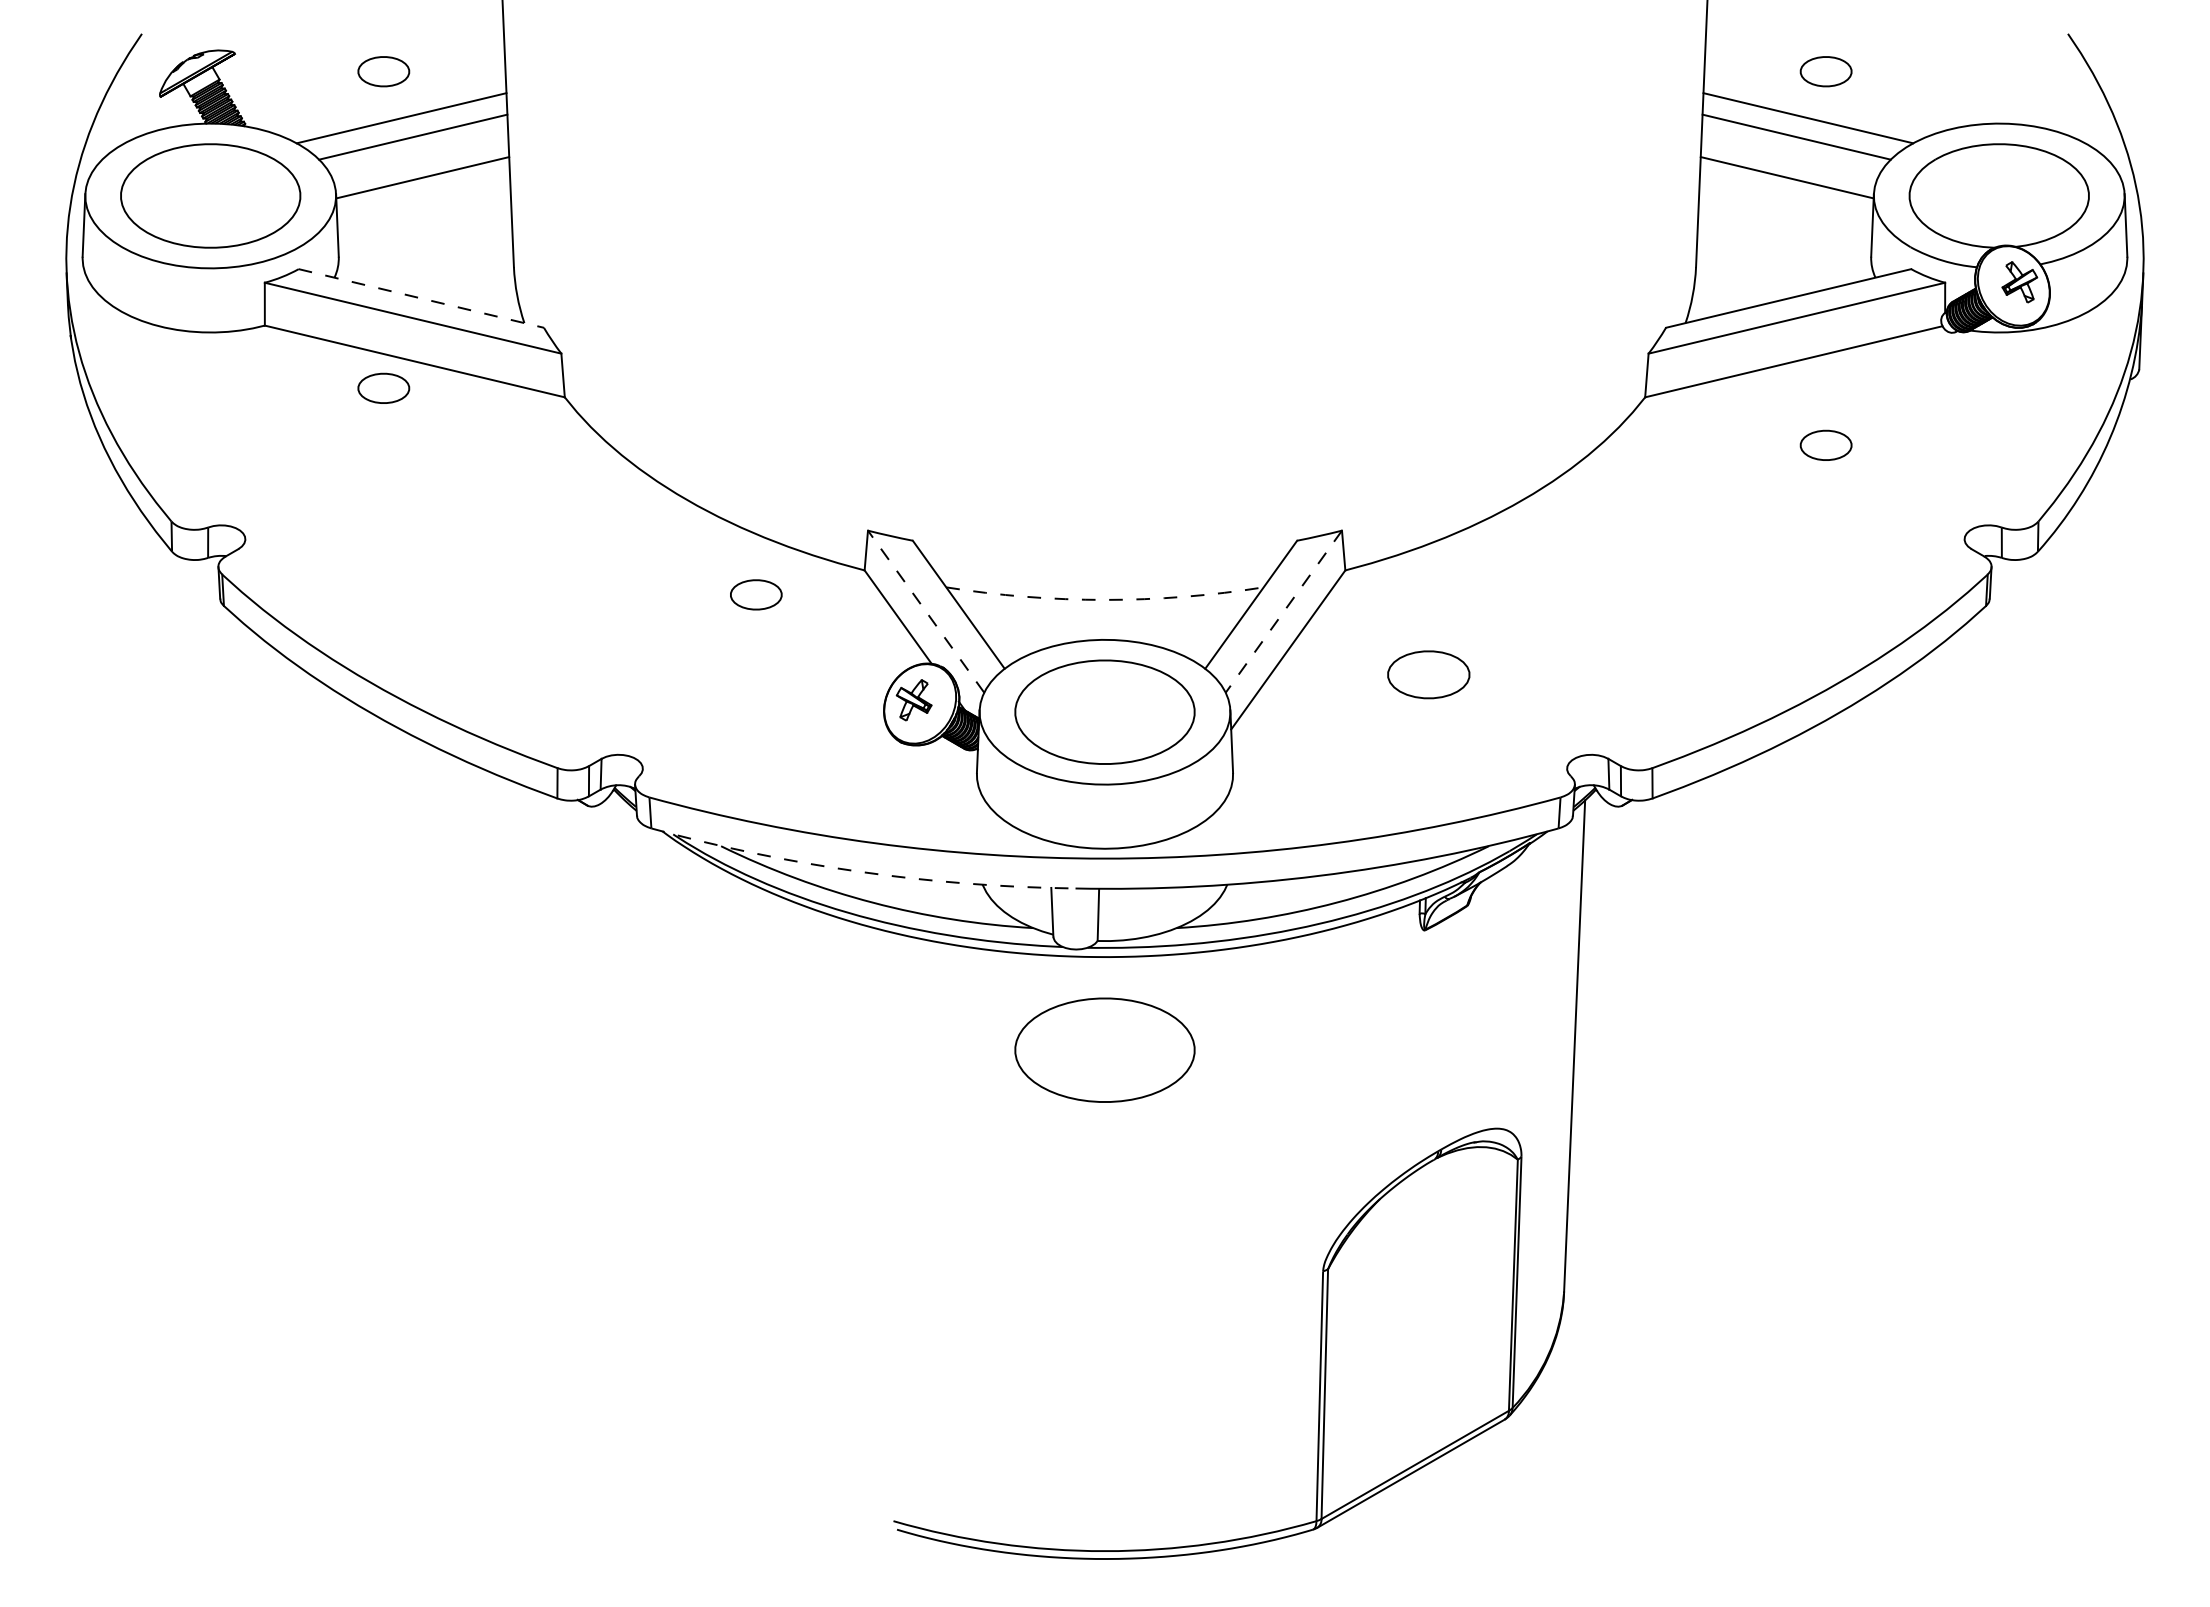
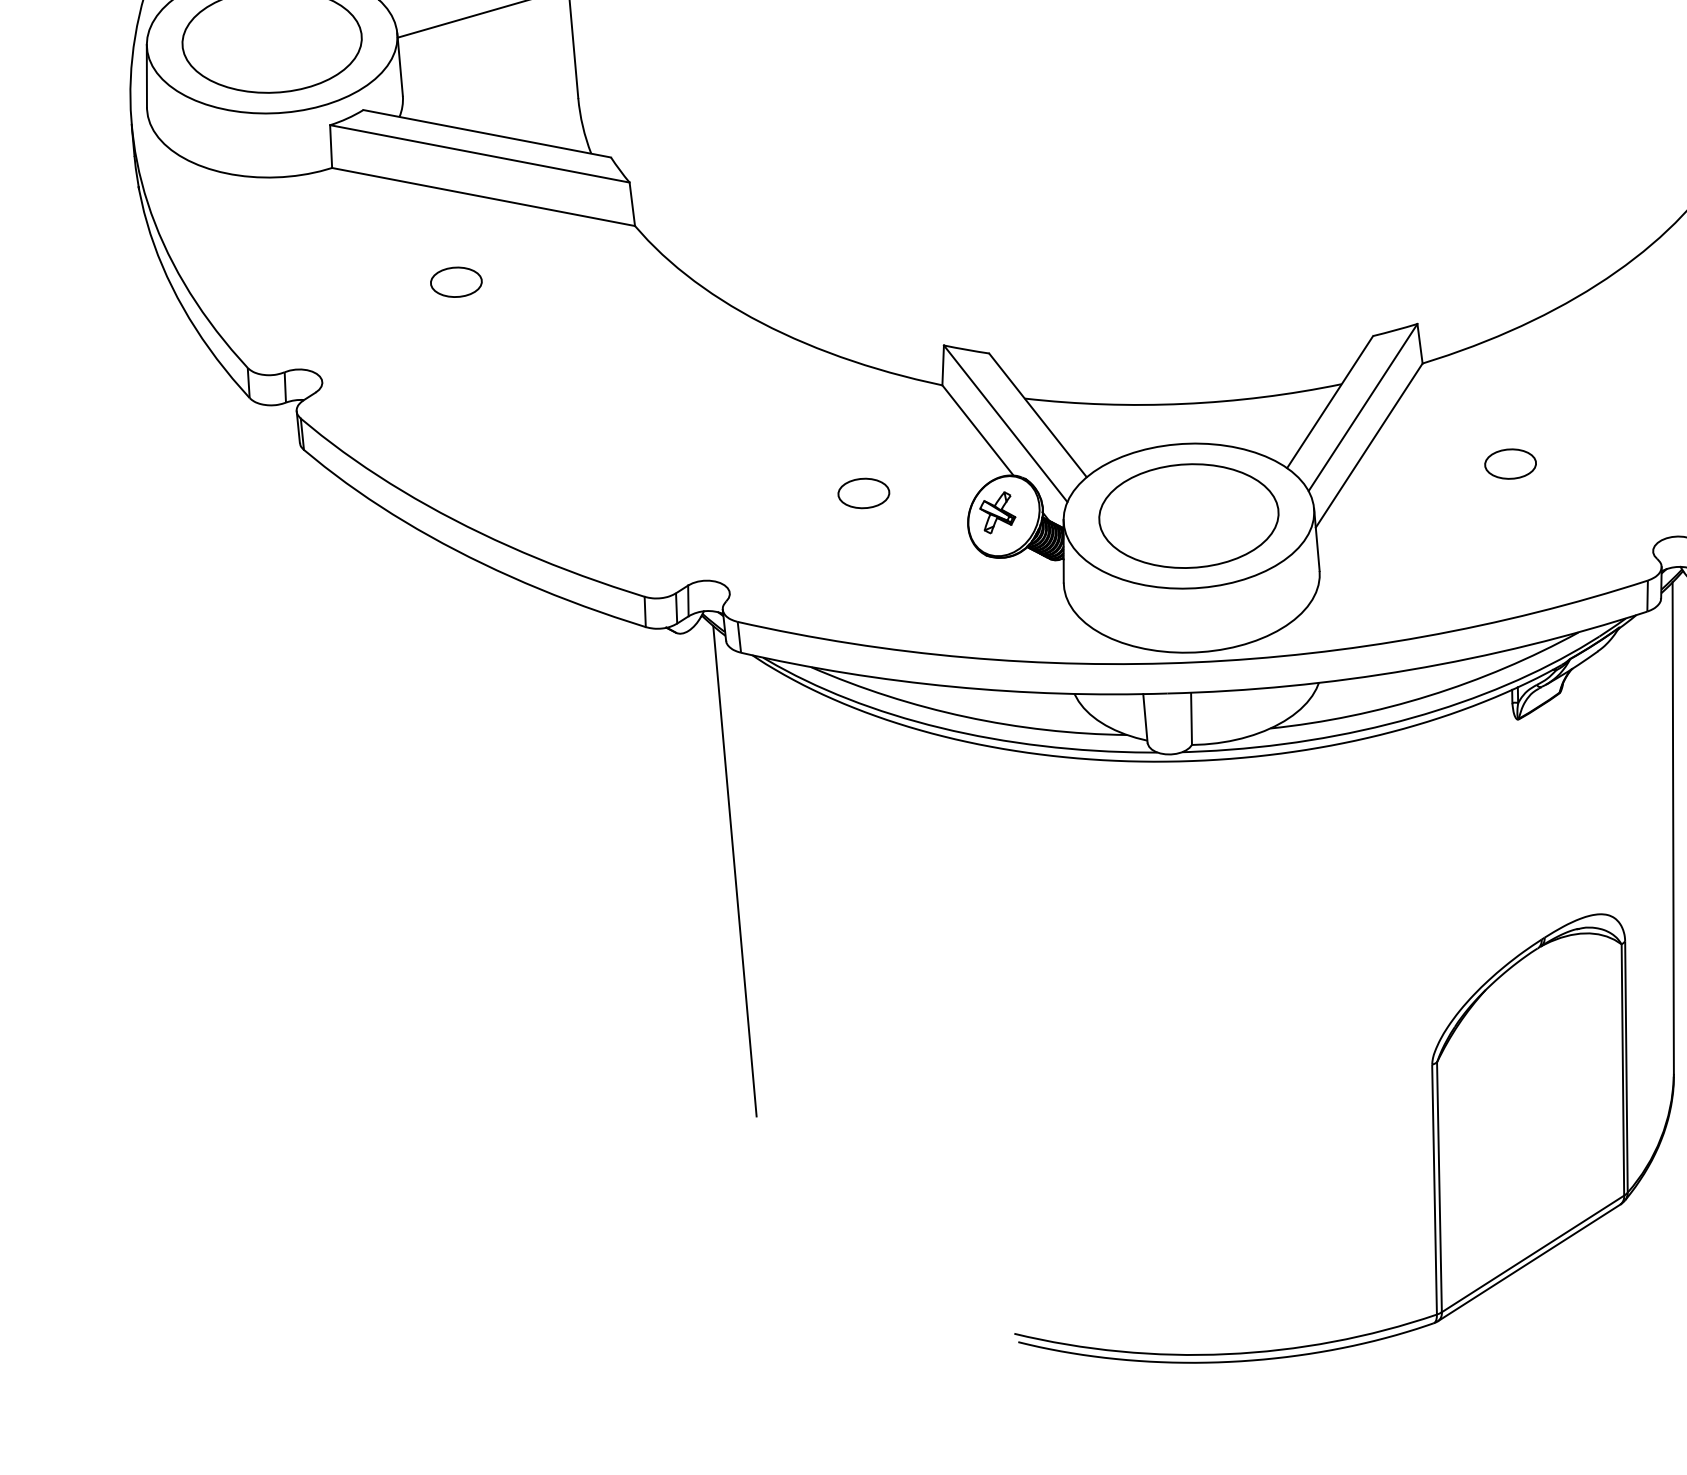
line: (421, 298) -> (487, 133), dashed -> solid
part: (383, 387) -> (456, 281), moved
part: (756, 594) -> (864, 493), moved
arc: (1105, 599) -> (1184, 403), dashed -> solid
line: (926, 611) -> (1006, 423), dashed -> solid
line: (1283, 611) -> (1362, 407), dashed -> solid
part: (1428, 674) -> (1510, 463), size x0.62
arc: (861, 872) -> (952, 687), dashed -> solid
line: (634, 1046) -> (734, 871), added
part: (1104, 1049) -> (1203, 853), removed

